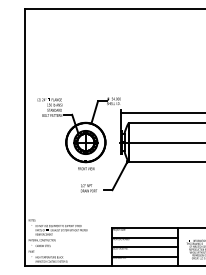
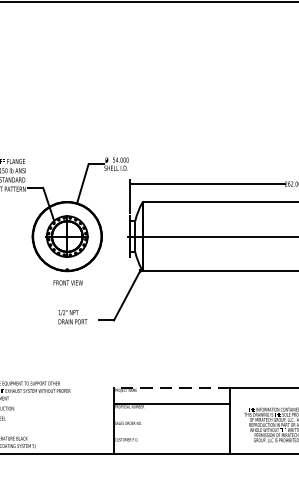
line: (144, 228) -> (170, 387), solid -> dashed
line: (145, 247) -> (172, 421), removed
line: (145, 256) -> (172, 437), removed

